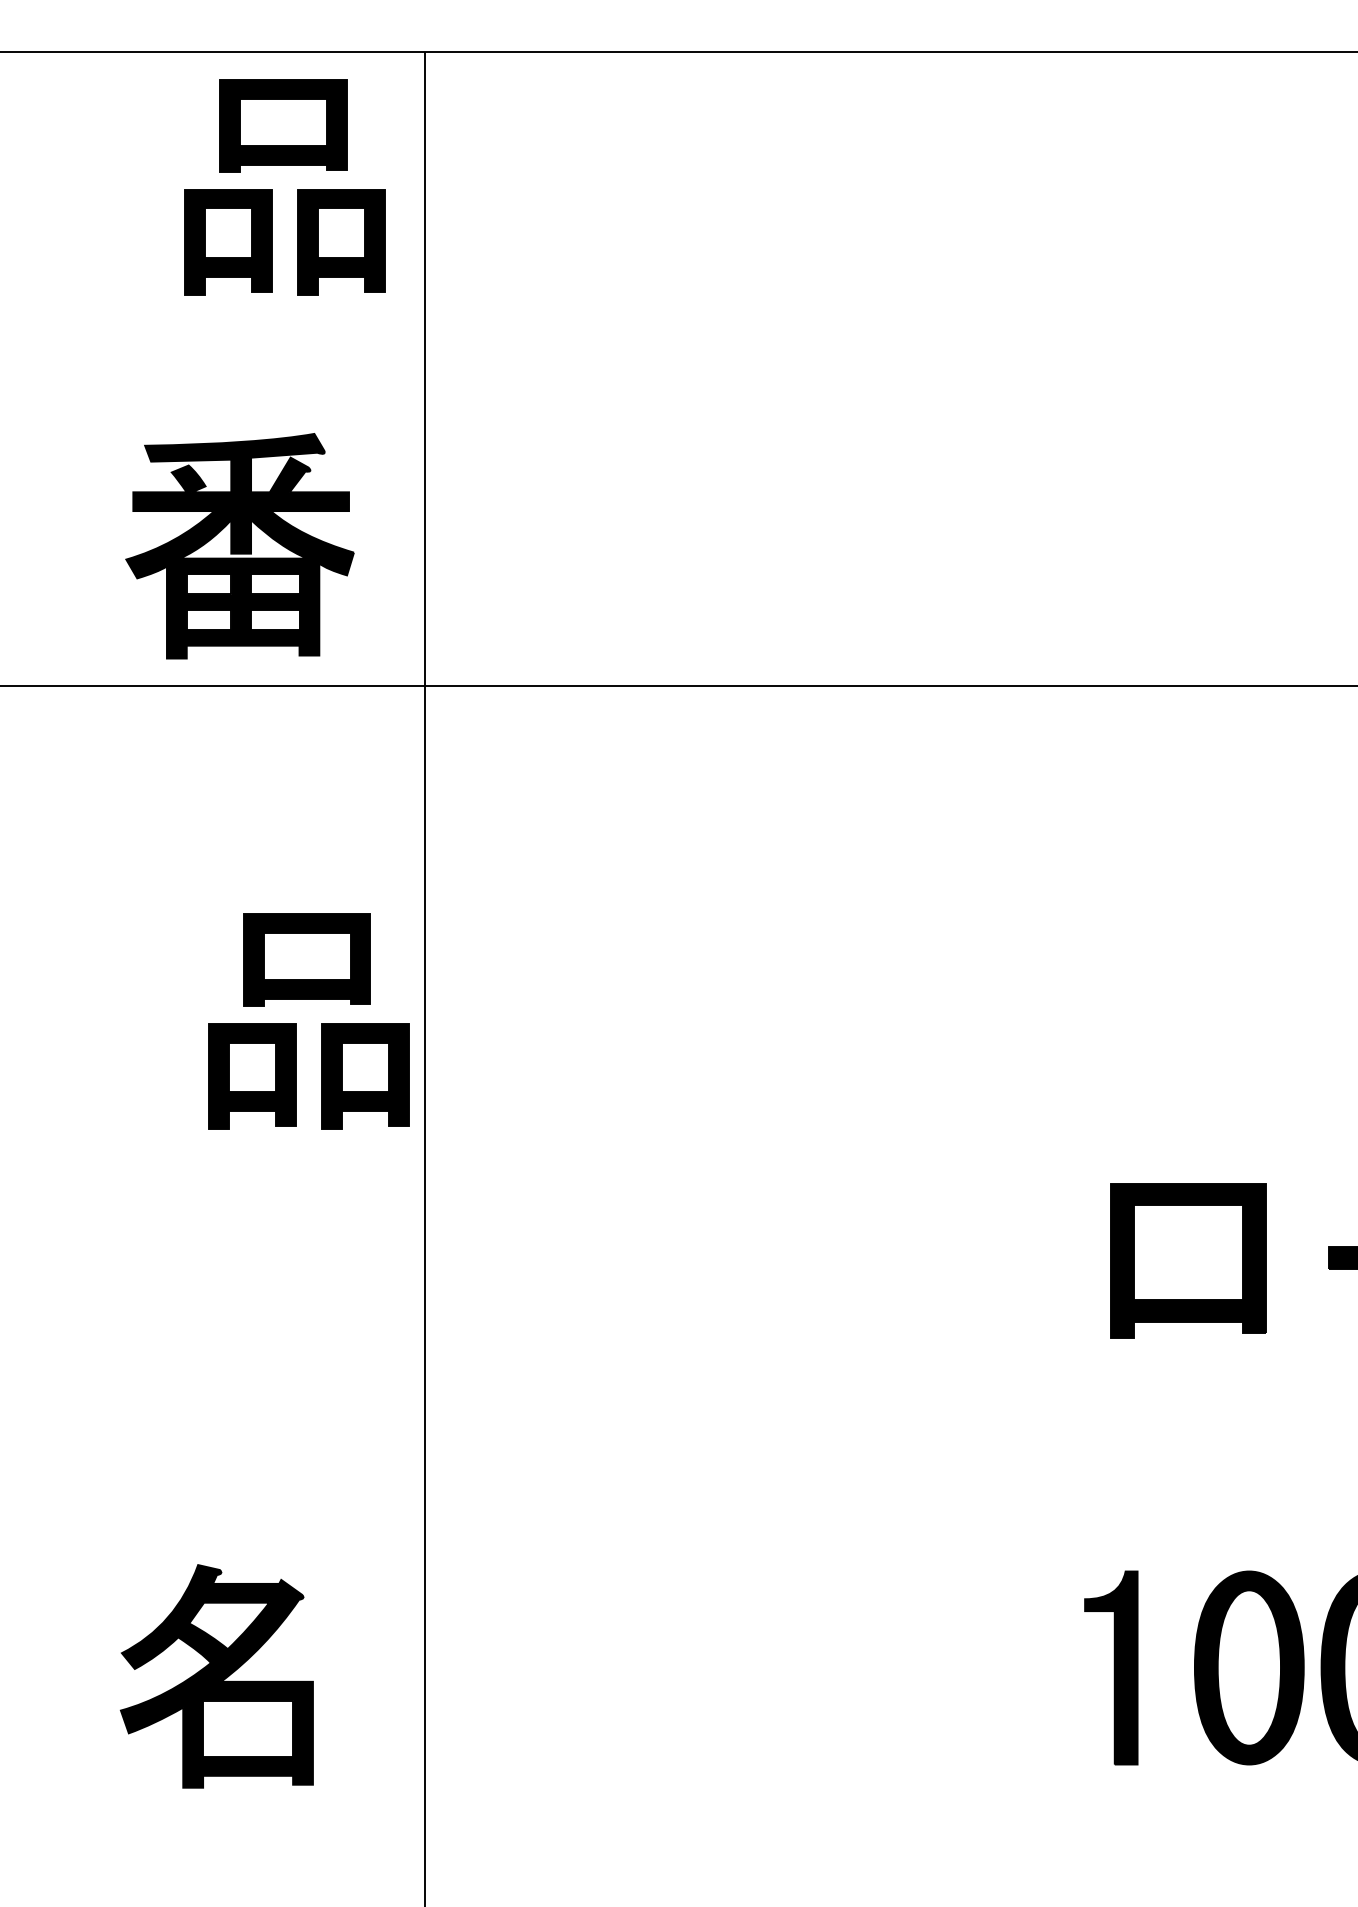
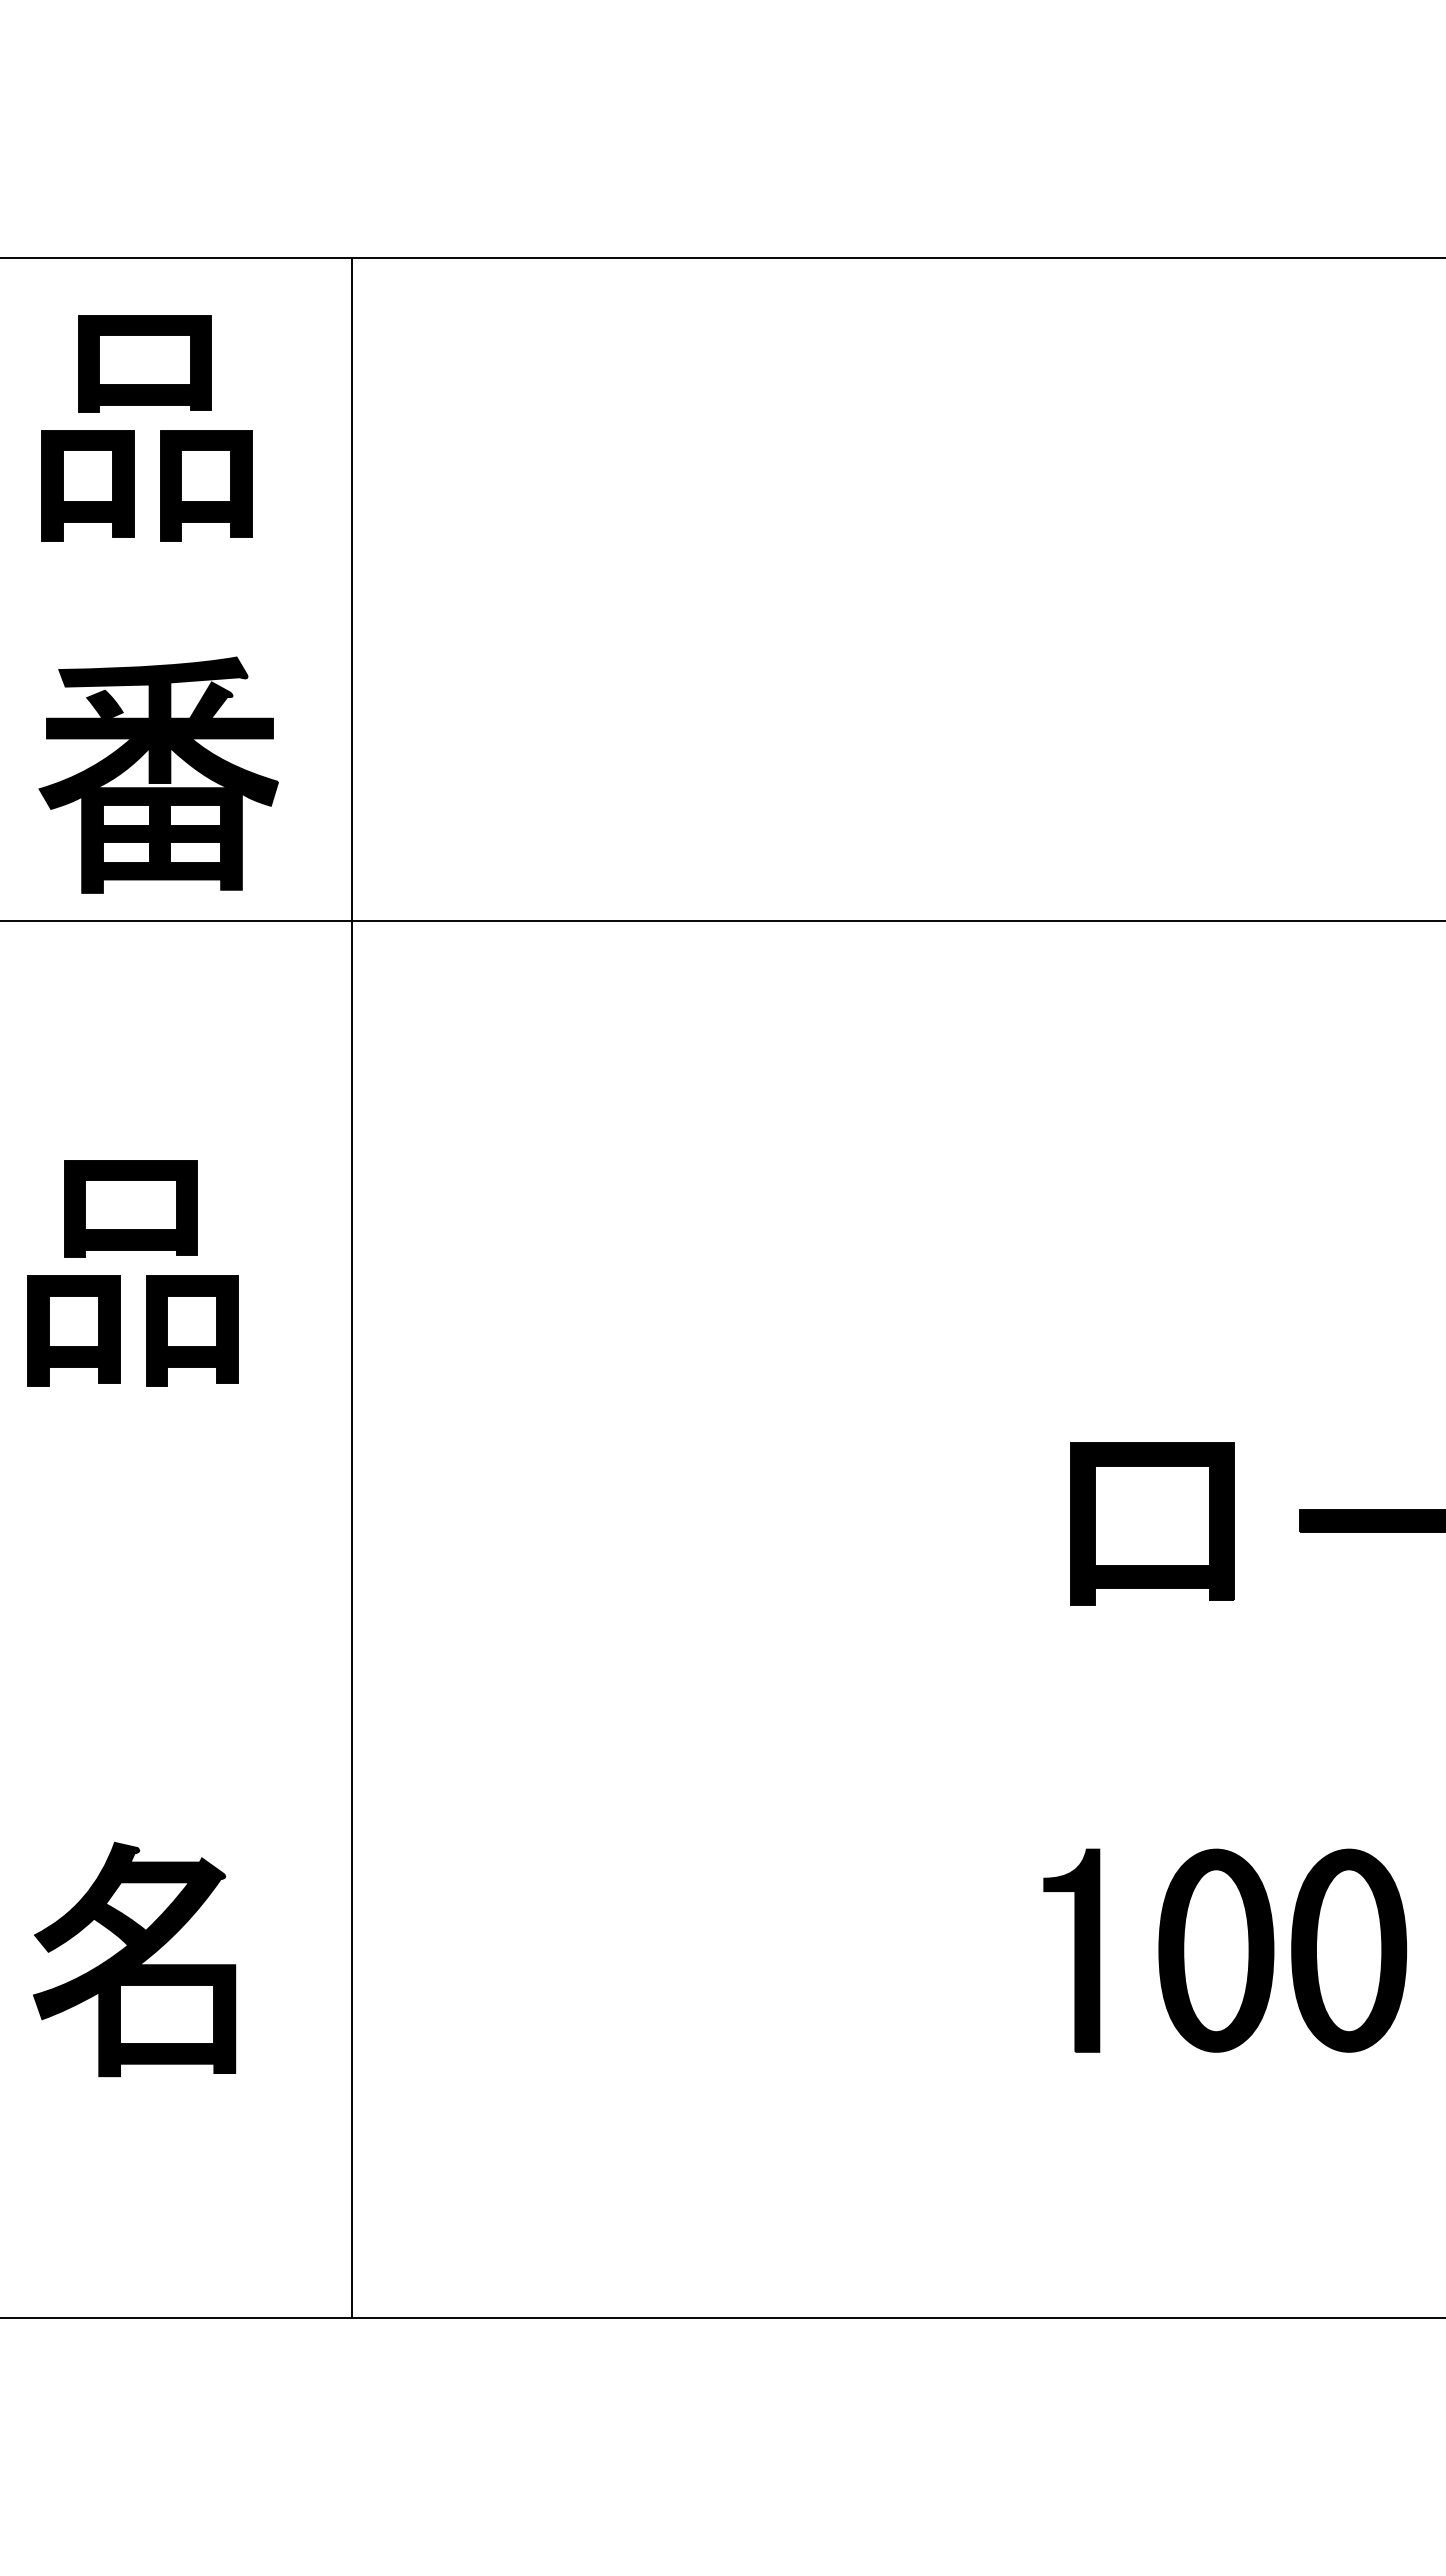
part: (273, 189) -> (134, 430), moved
part: (297, 1023) -> (120, 1275), moved

